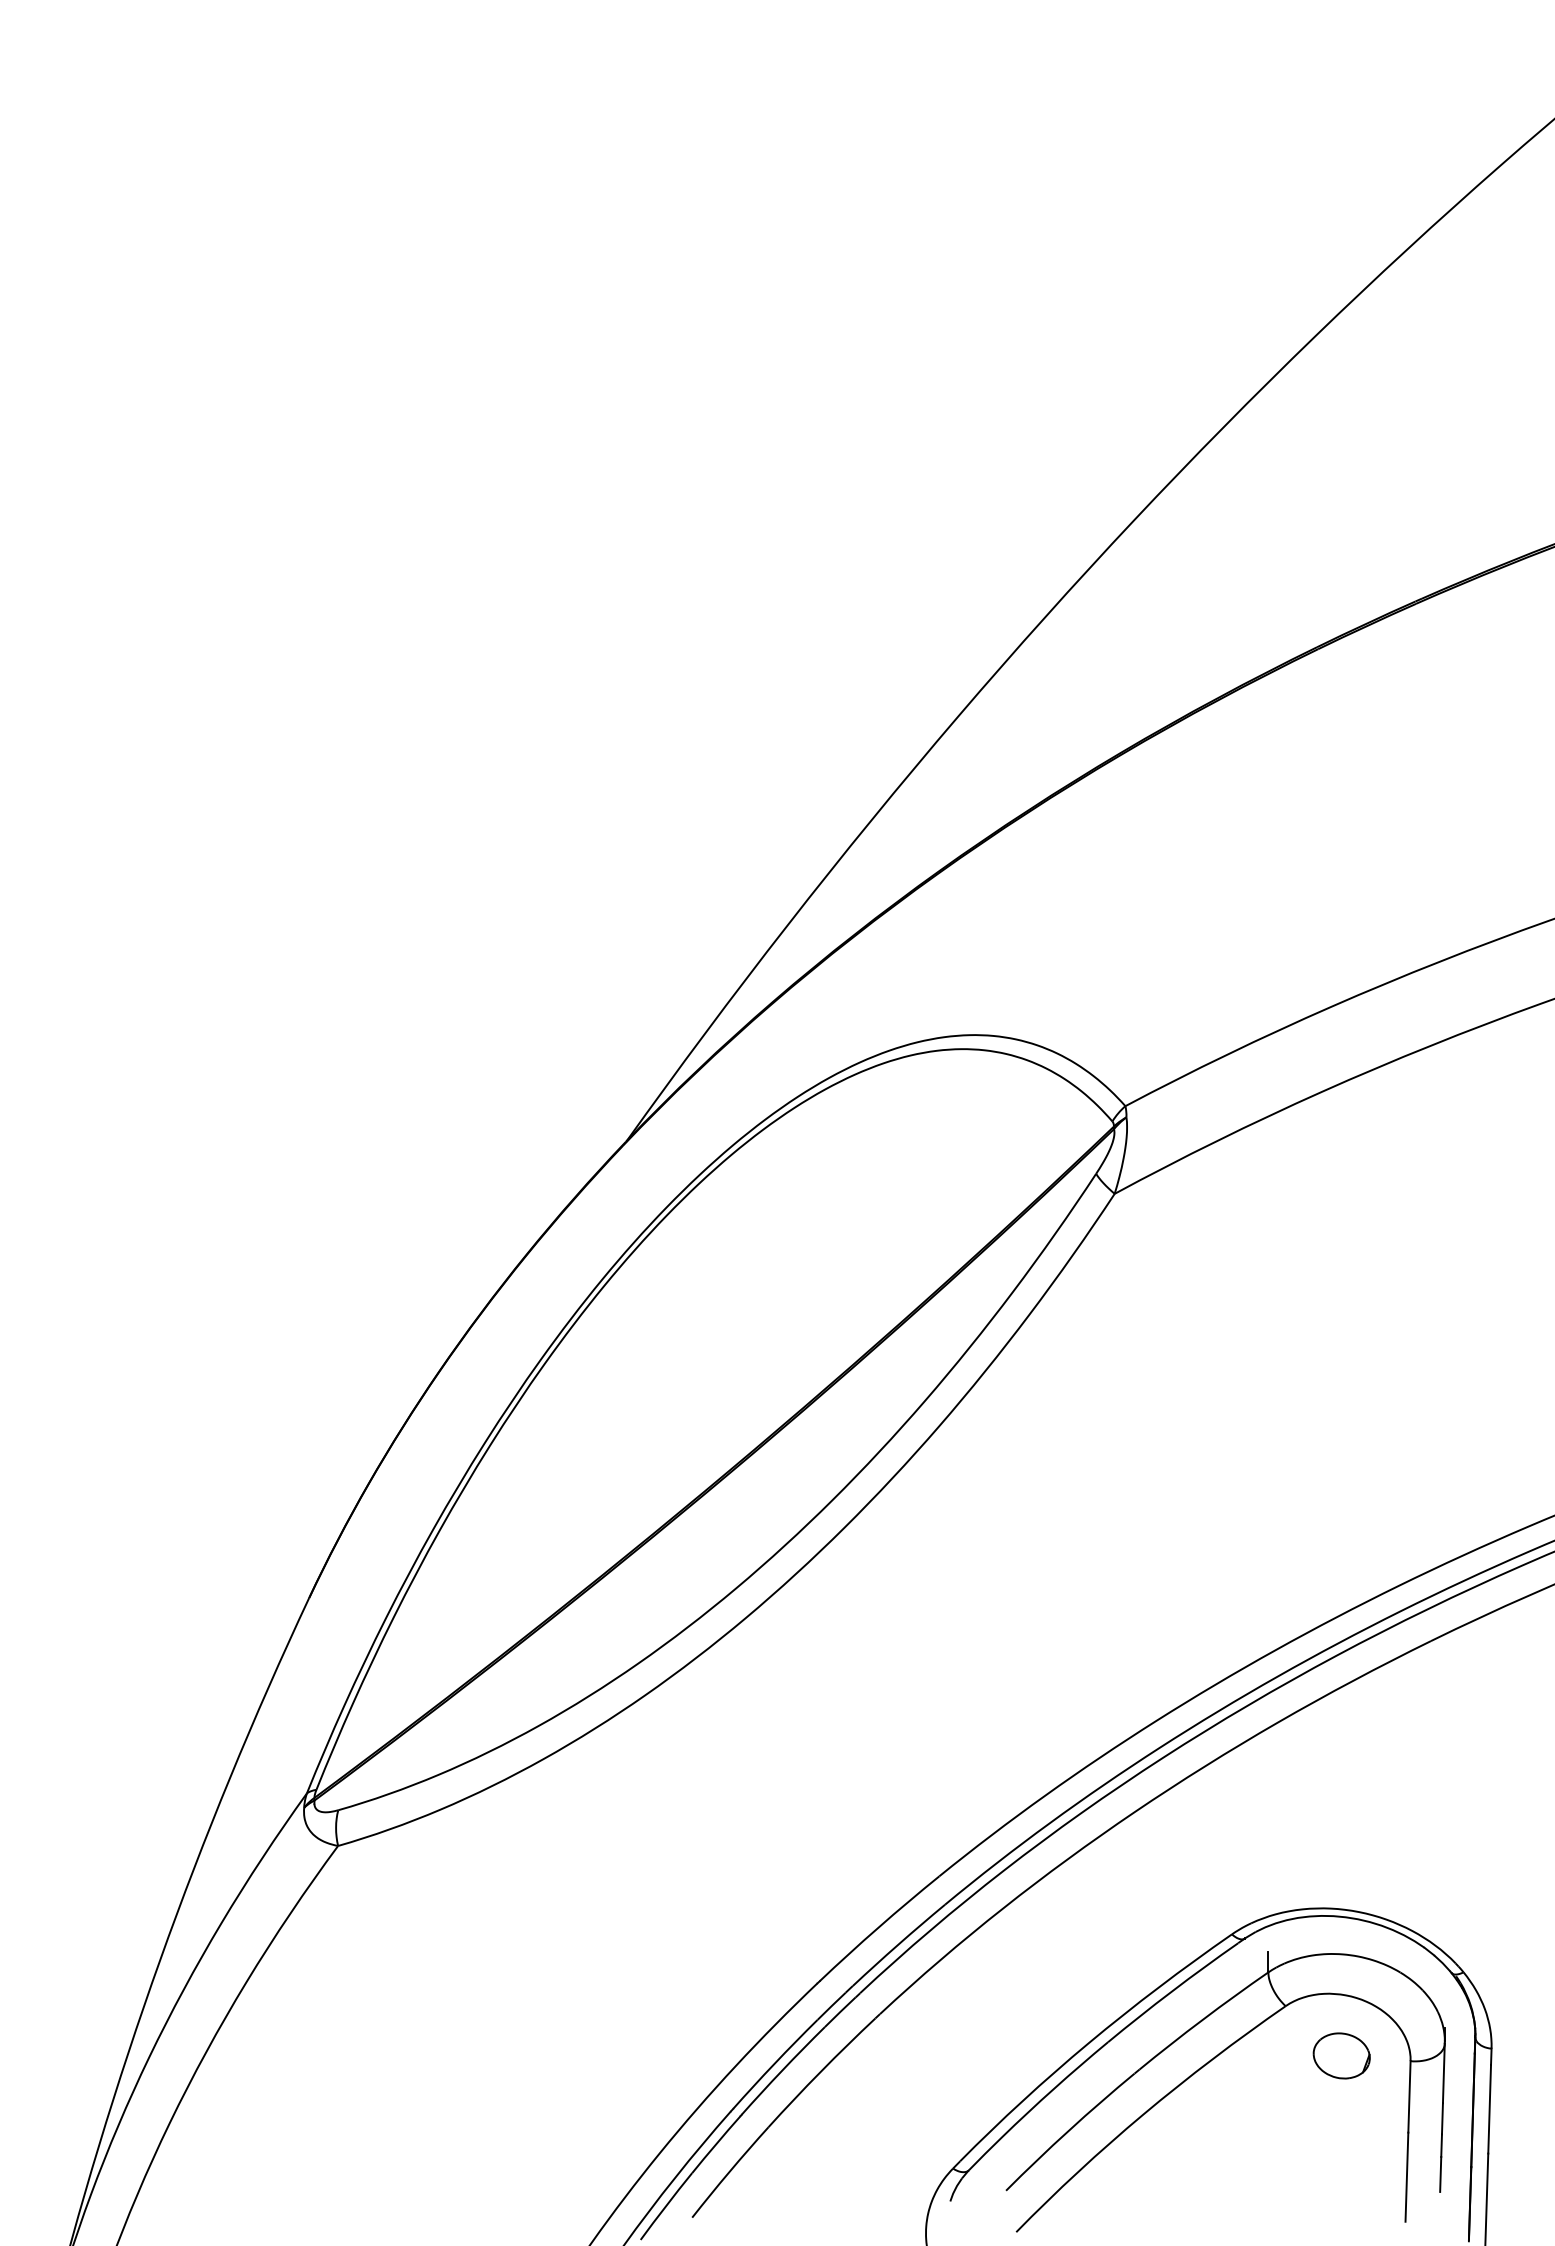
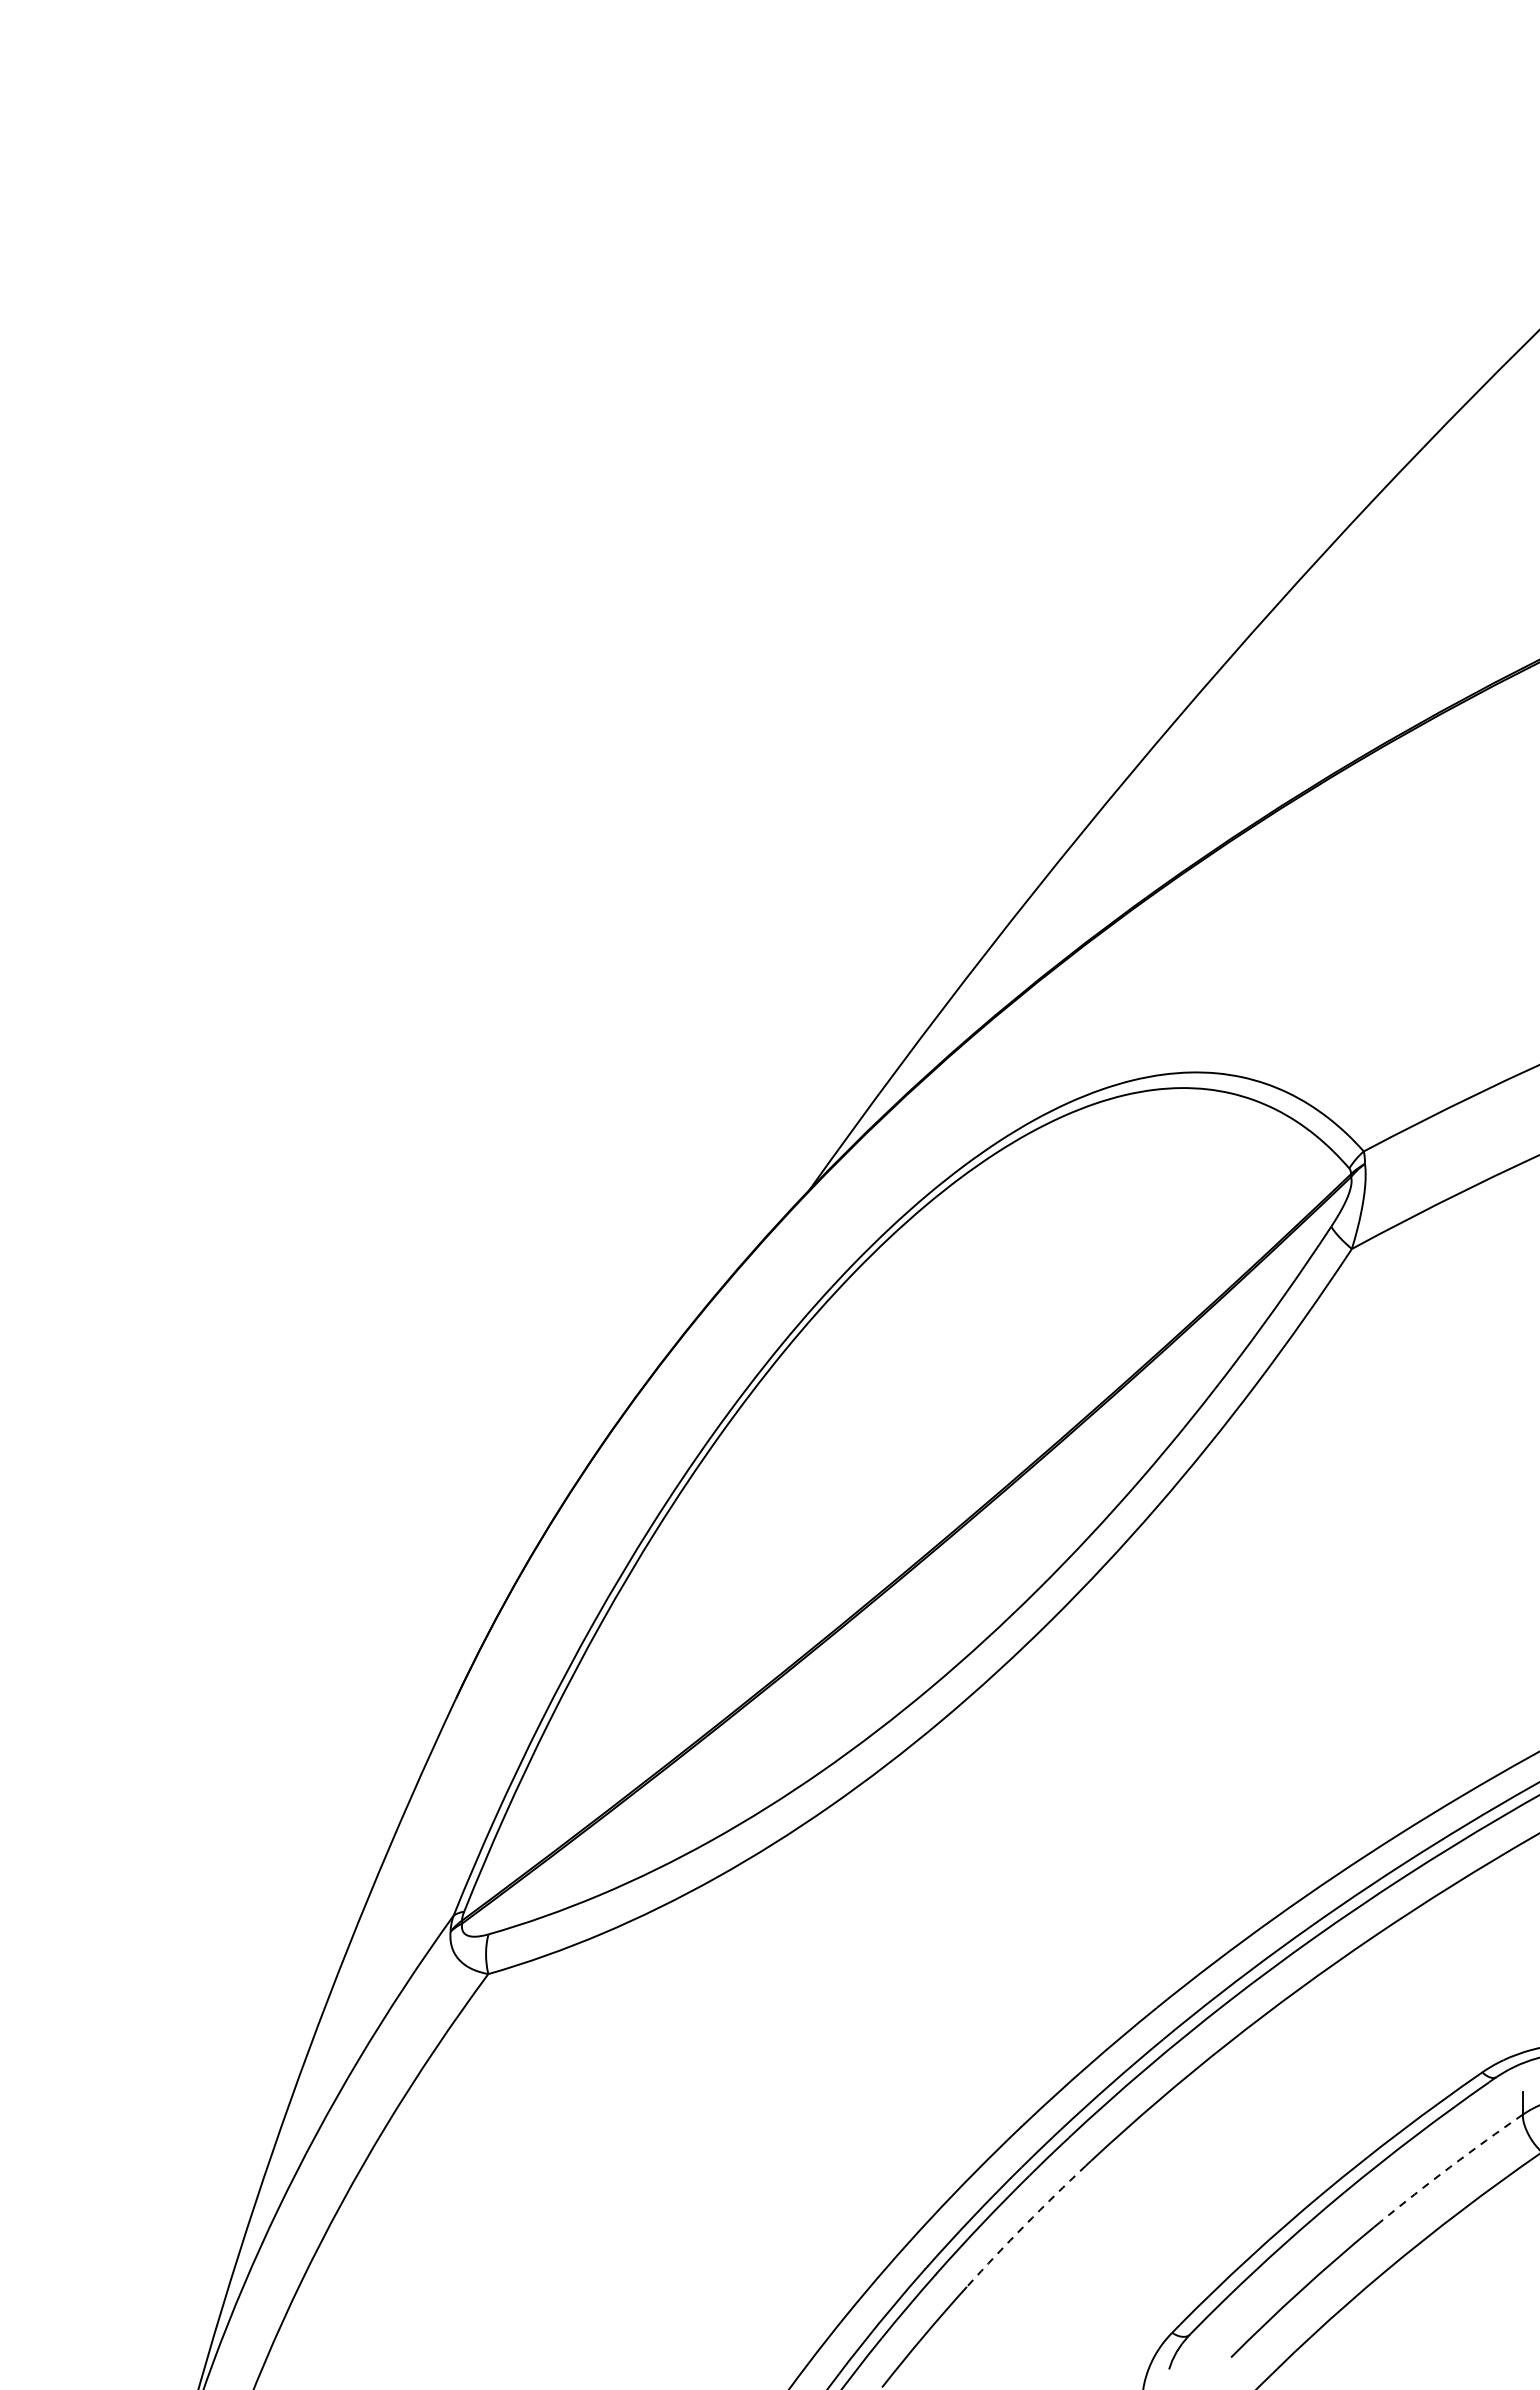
arc: (1203, 2019) -> (1450, 2167), solid -> dashed
arc: (820, 2071) -> (1024, 2224), solid -> dashed

